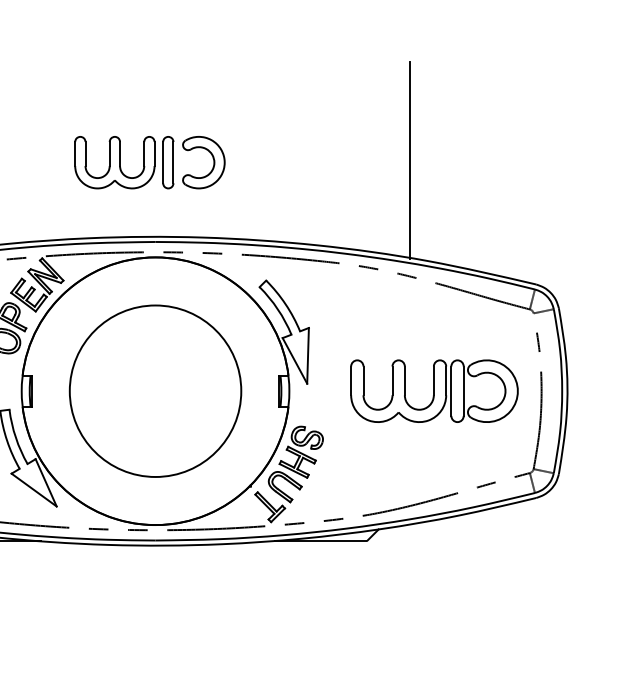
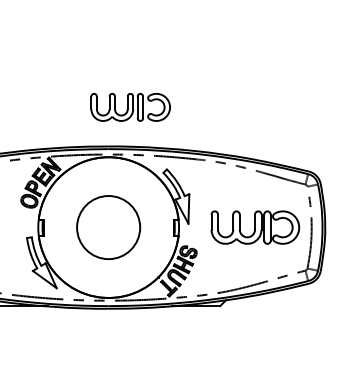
line: (410, 158) -> (242, 105), removed
part: (149, 162) -> (130, 107), moved
circle: (155, 391) -> (108, 227), size x0.7

